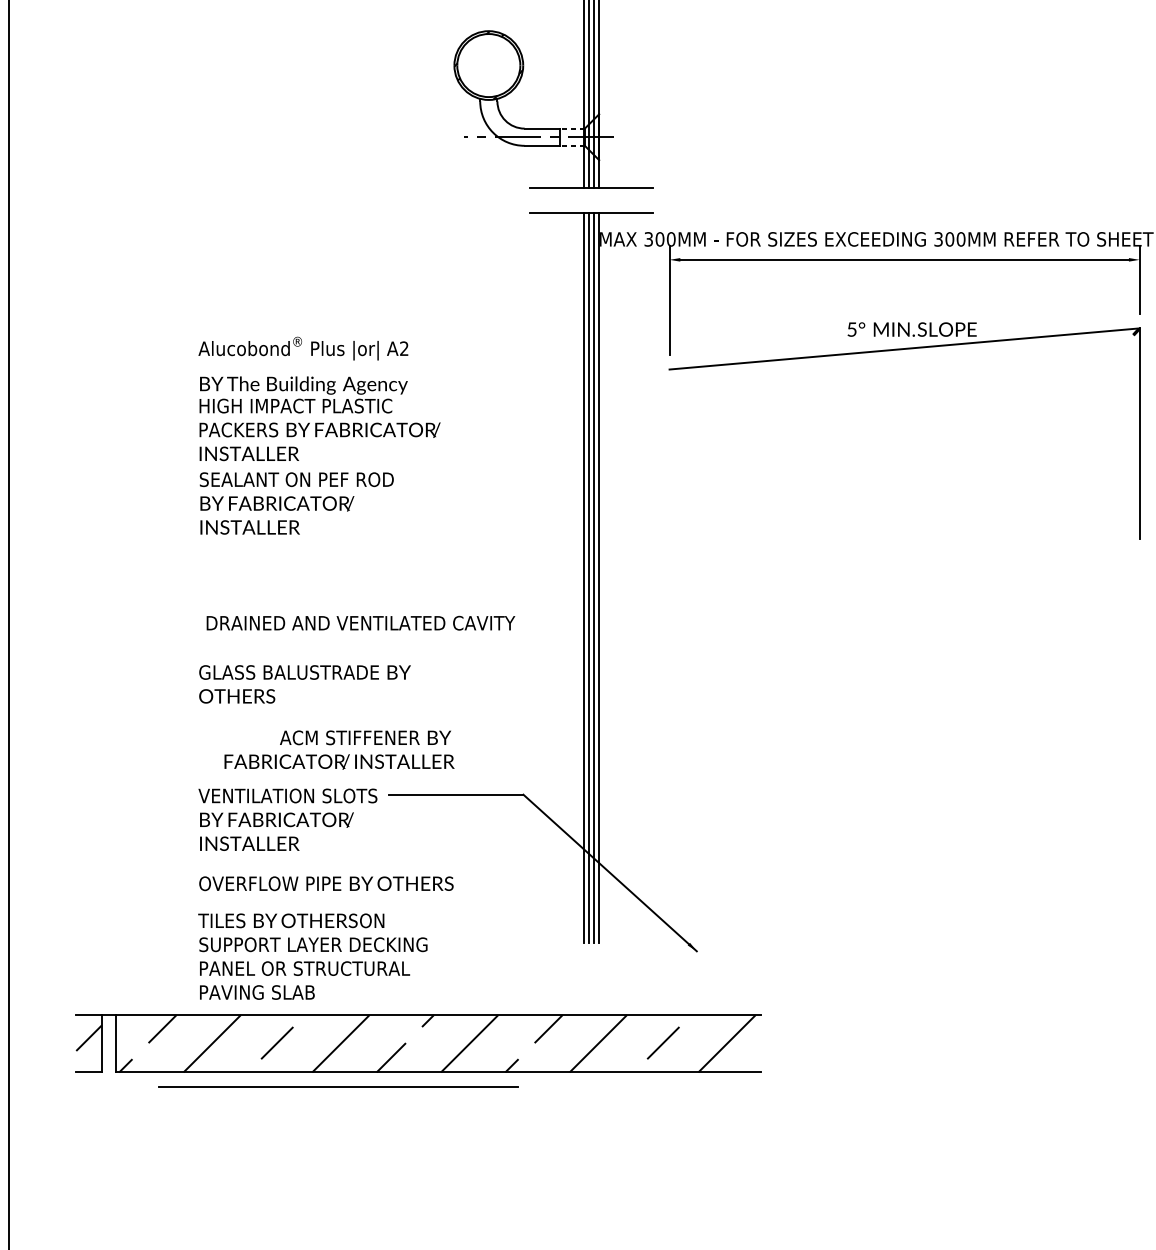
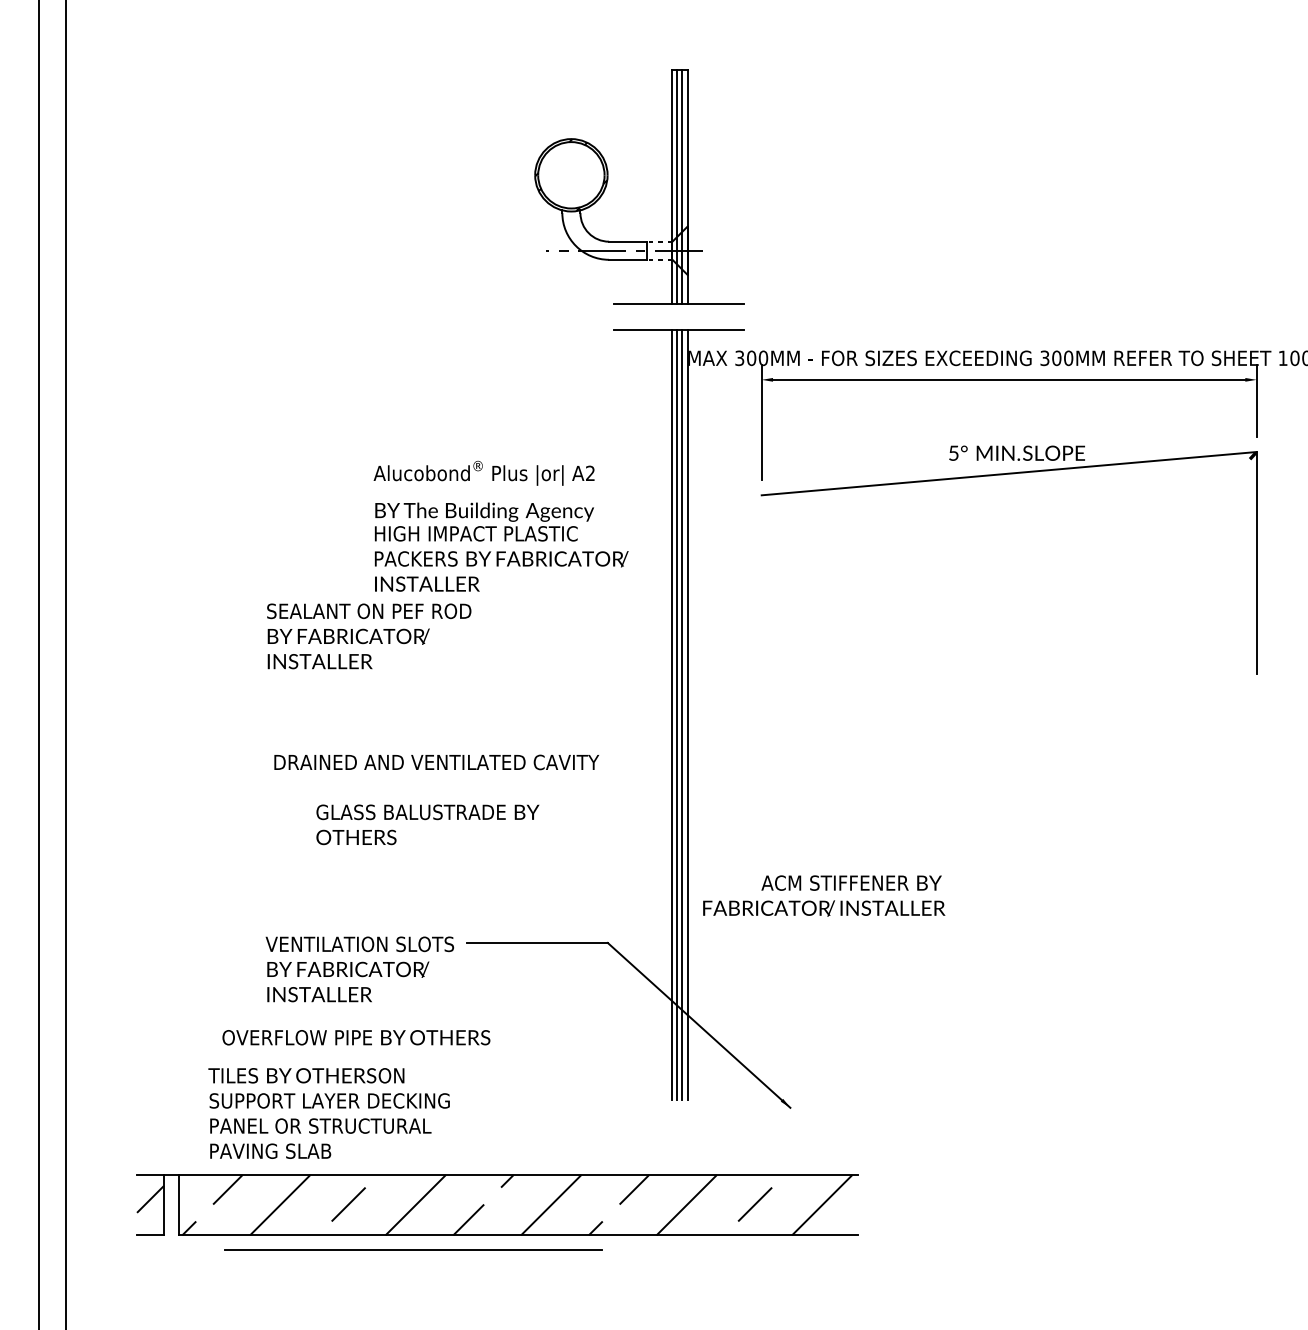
text: (318, 398) -> (500, 525), moved
text: (304, 684) -> (427, 824), moved
text: (339, 749) -> (824, 895), moved
text: (326, 883) -> (356, 1037), moved
text: (312, 956) -> (328, 1113), moved

